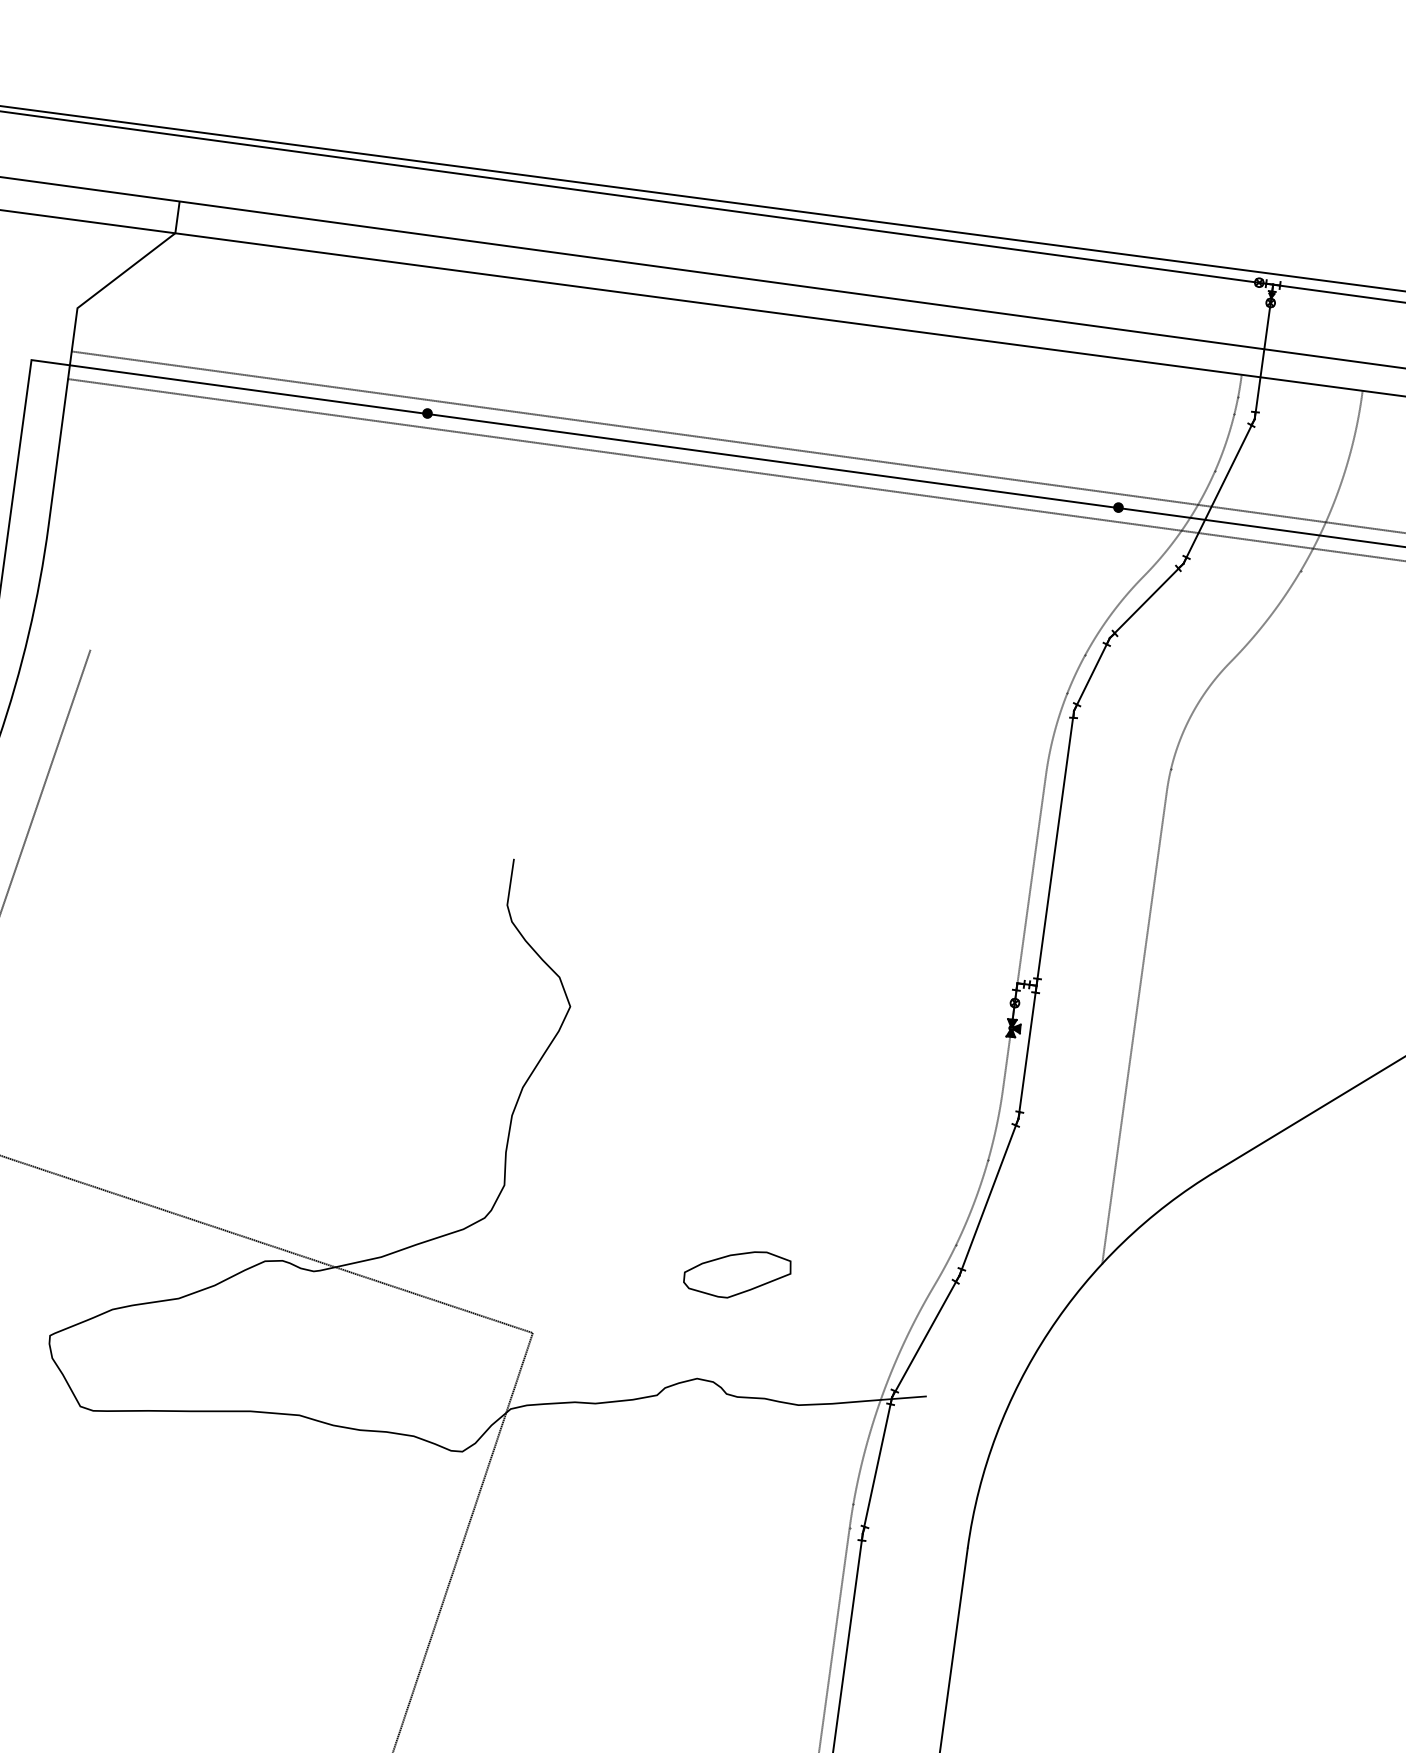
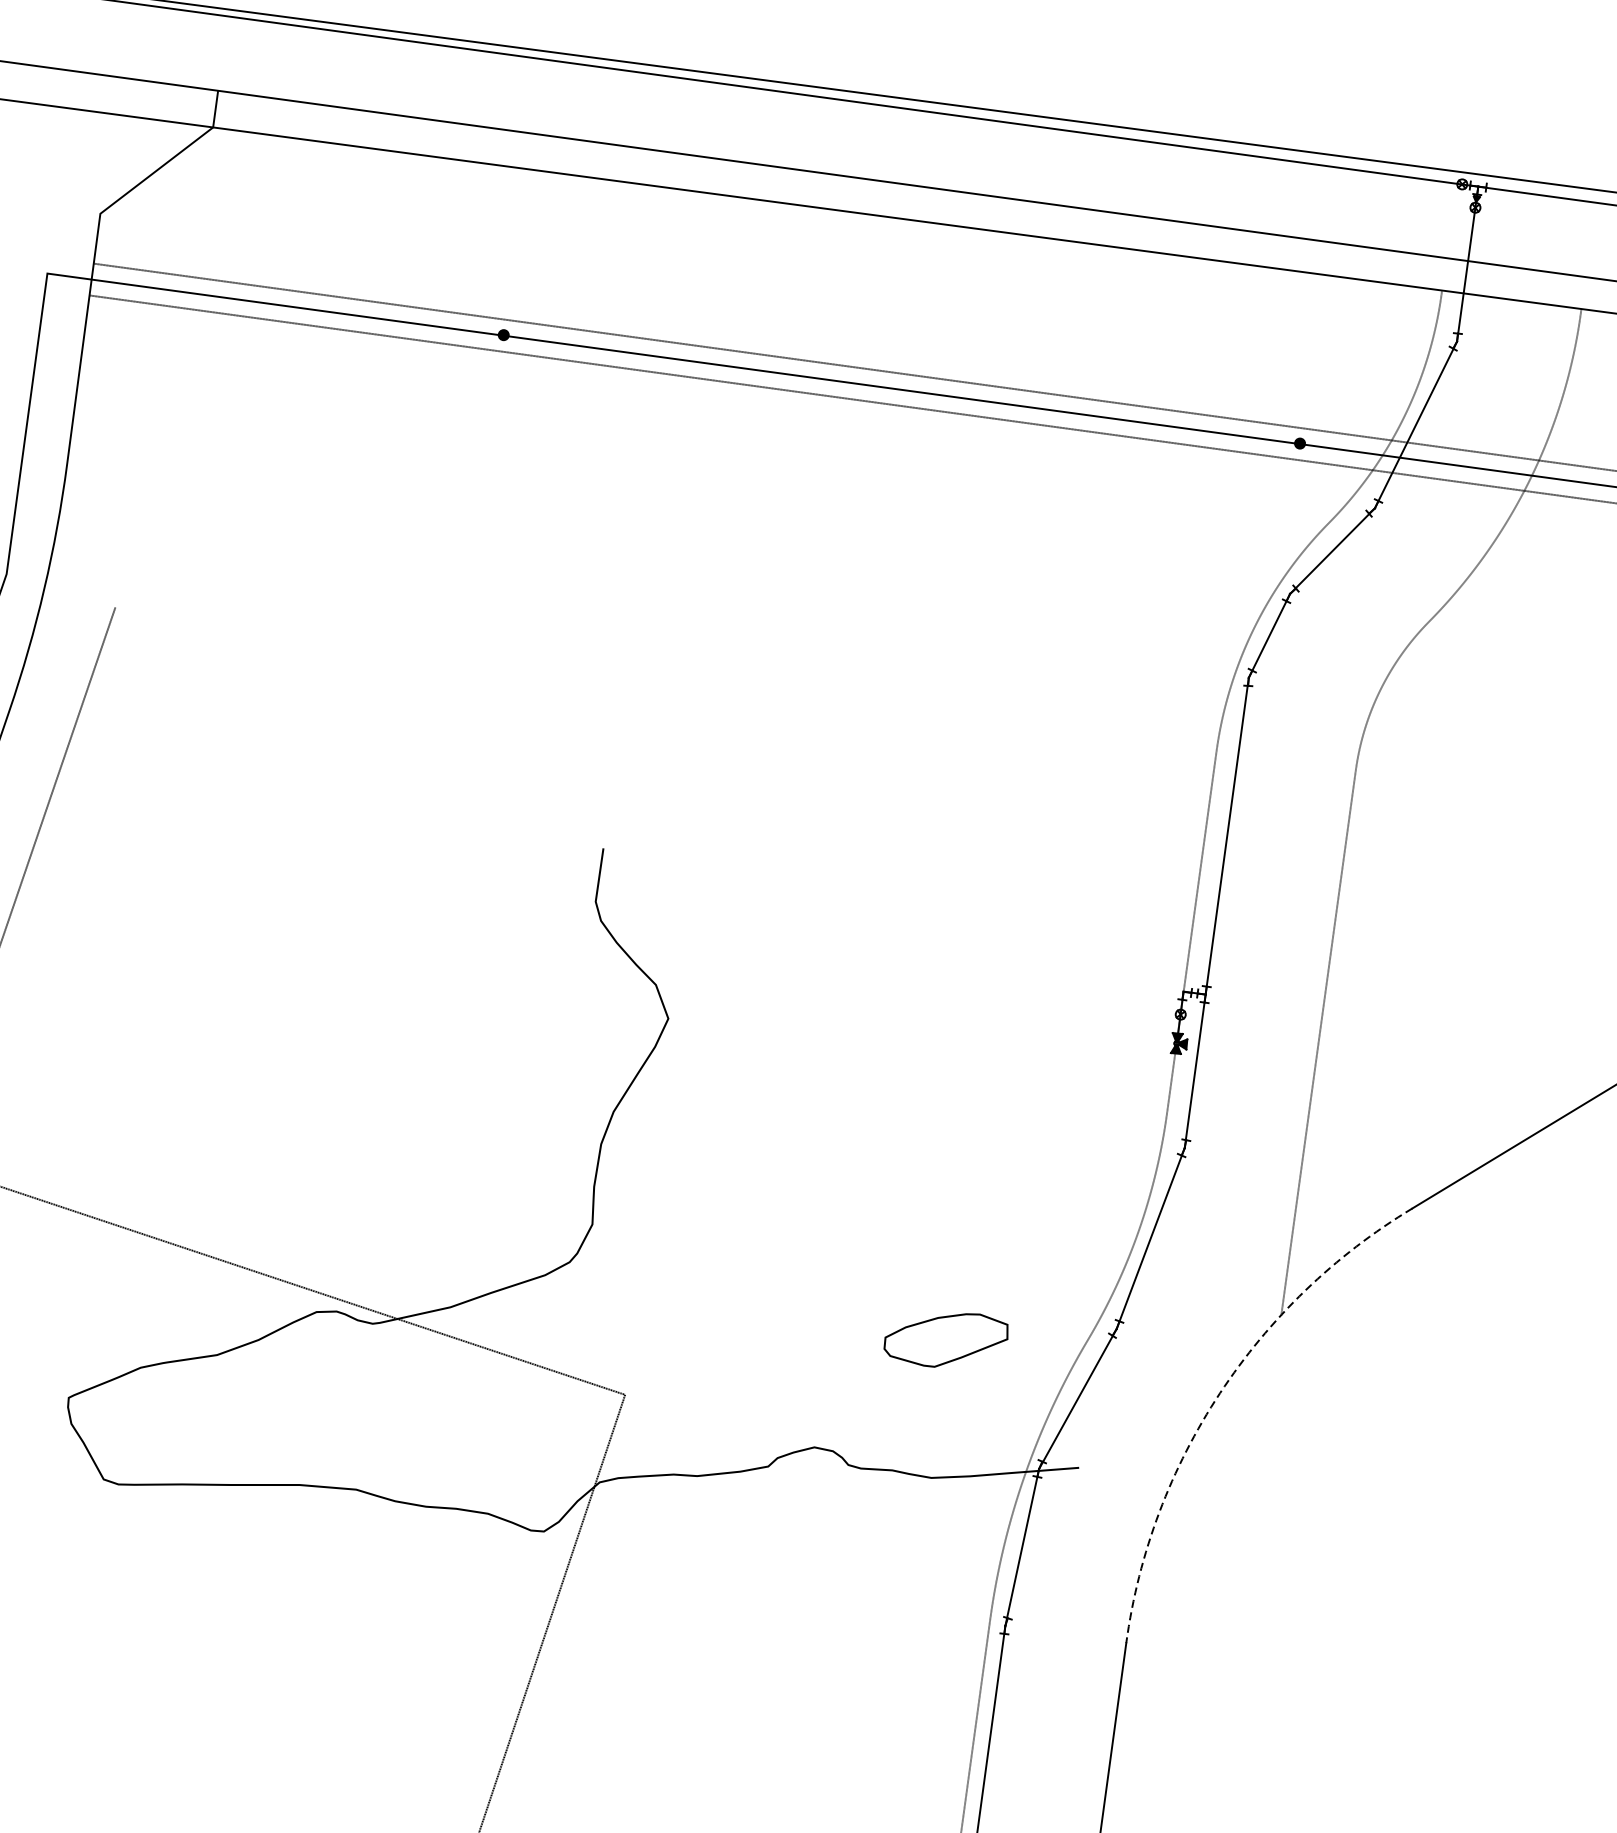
part: (737, 1274) -> (946, 1340), moved
arc: (1049, 1331) -> (1220, 1393), solid -> dashed

